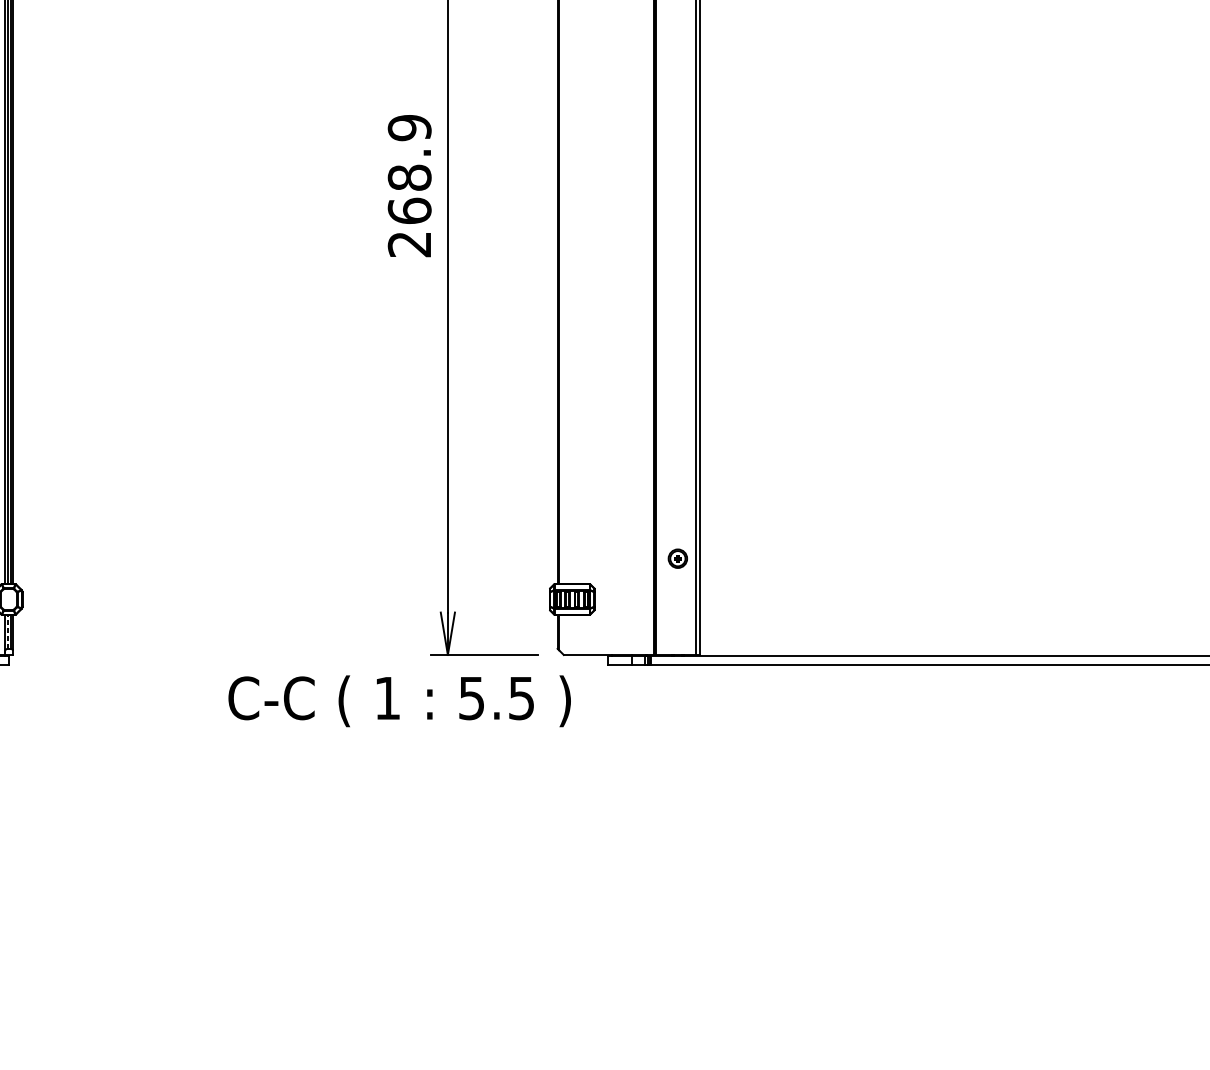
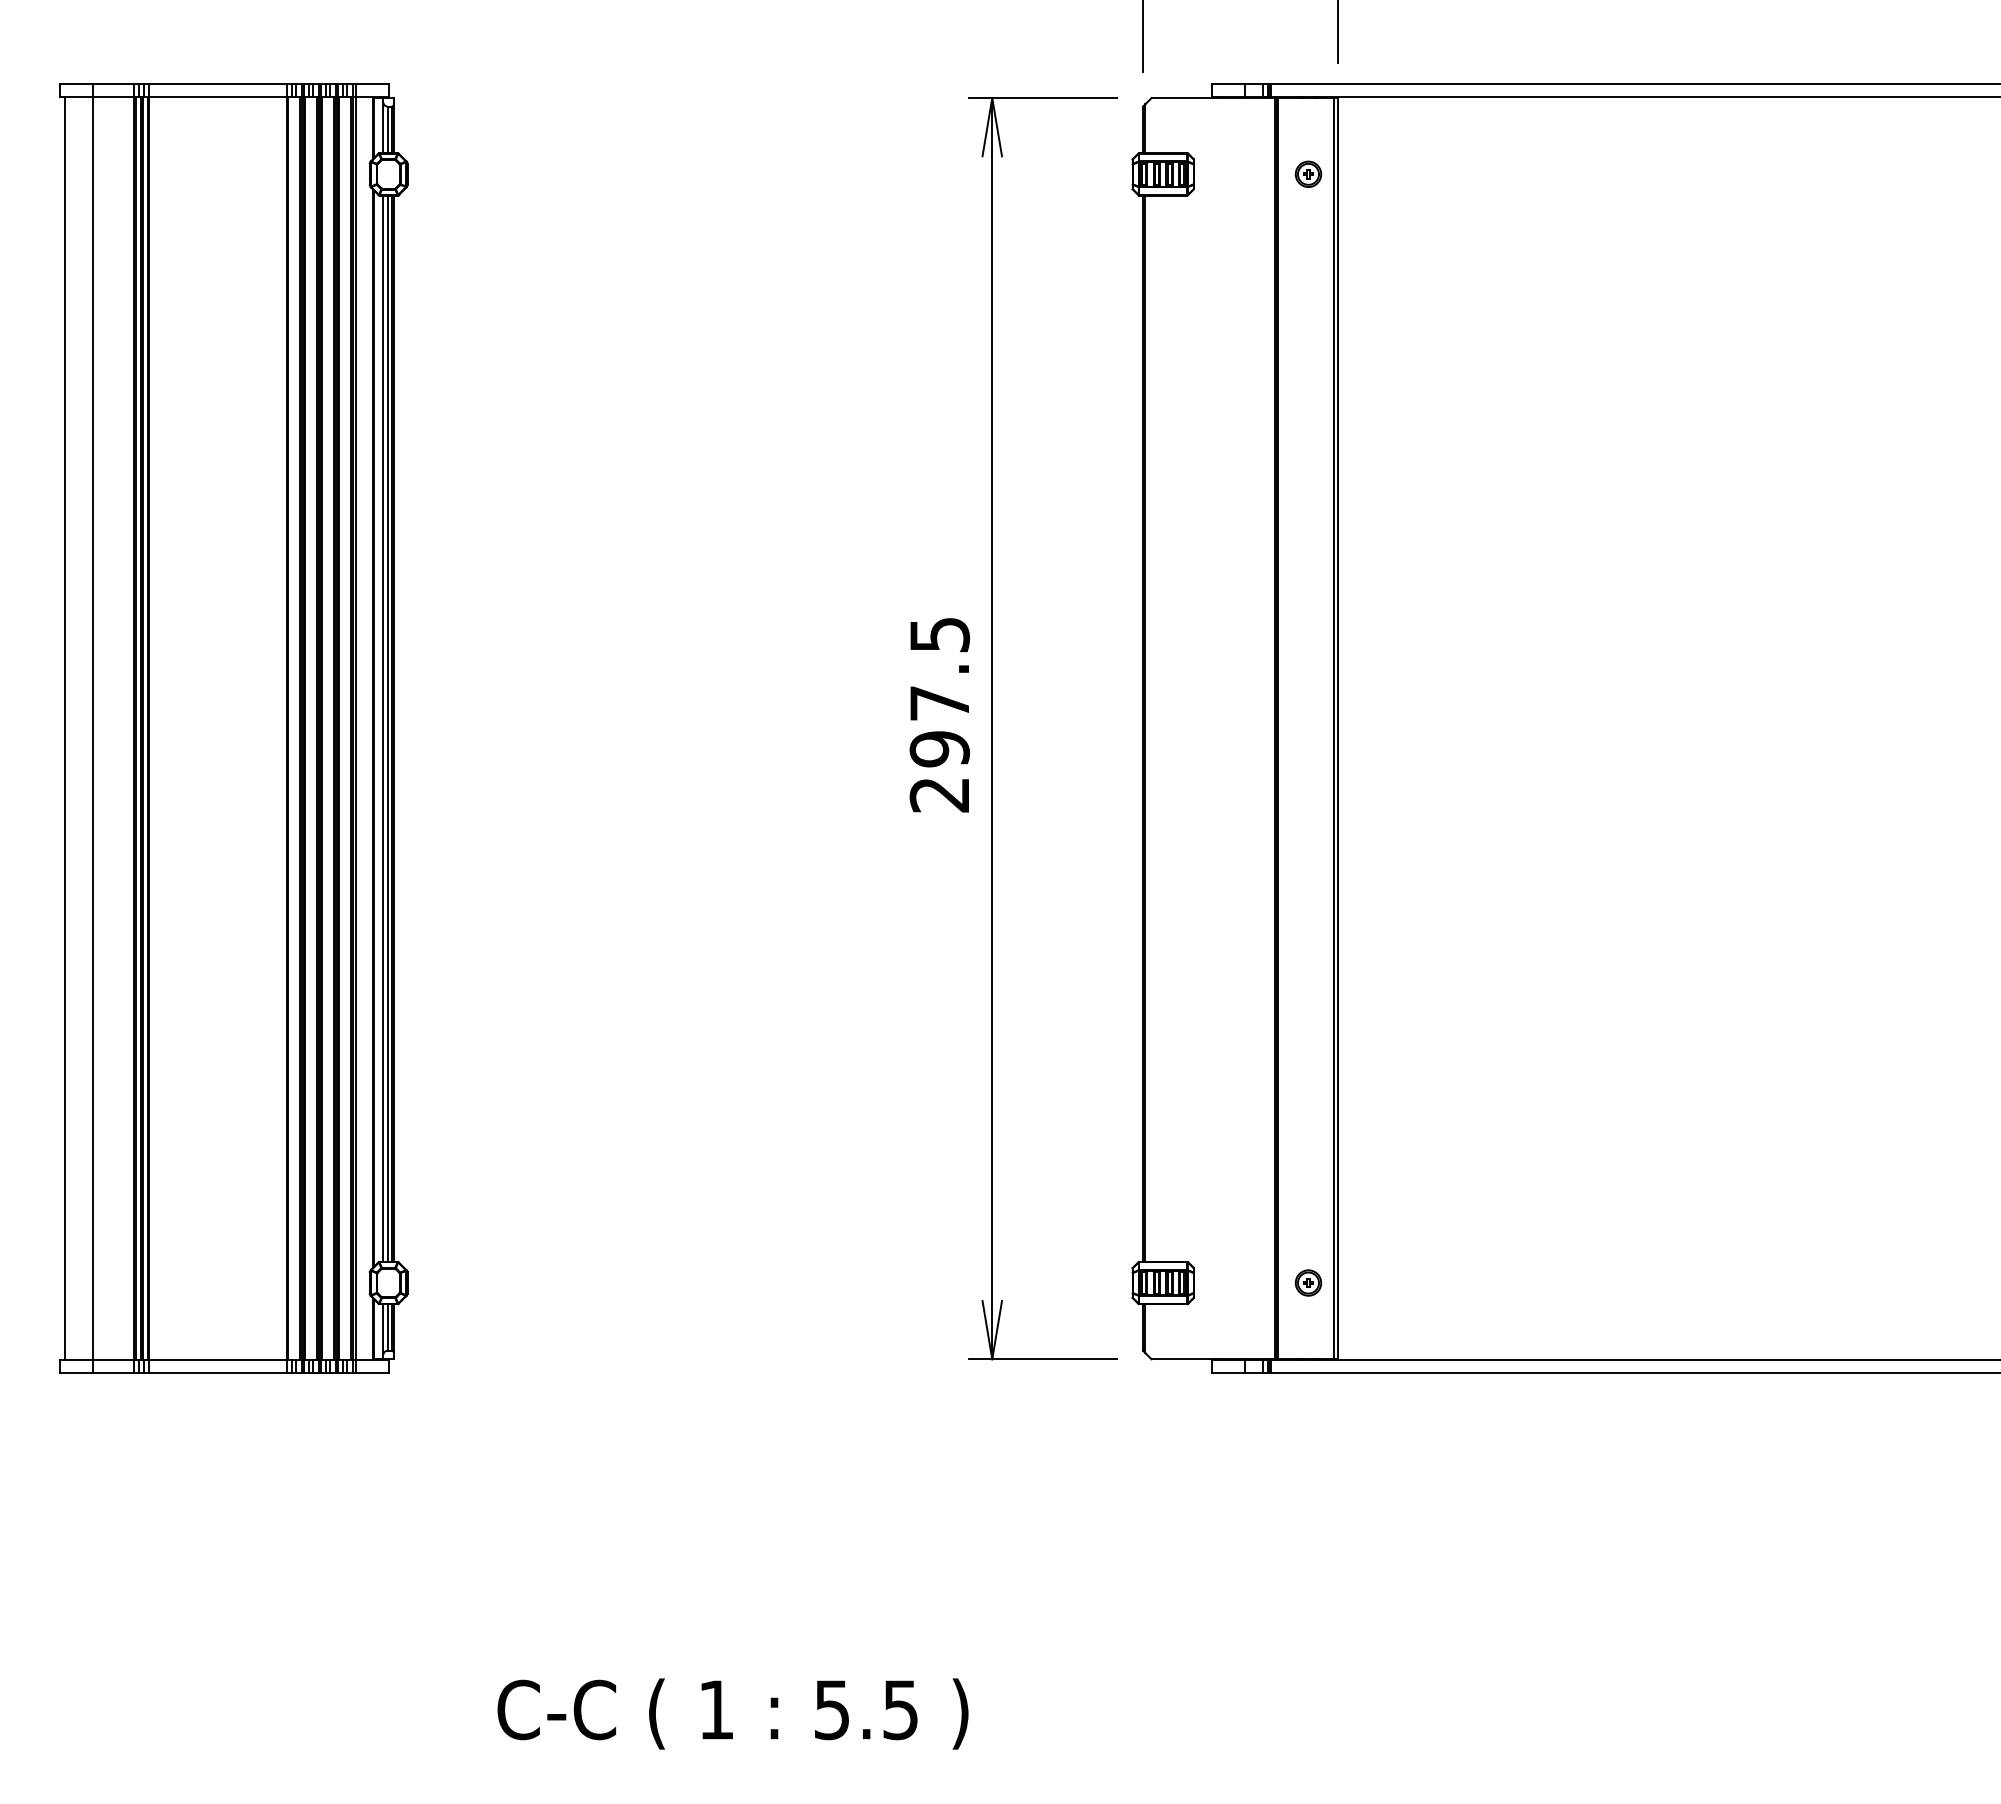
text: (409, 169) -> (939, 692), 268.9 -> 297.5
part: (677, 558) -> (1308, 1282), moved
line: (7, 631) -> (387, 1327), dashed -> solid
text: (399, 700) -> (732, 1713), moved

